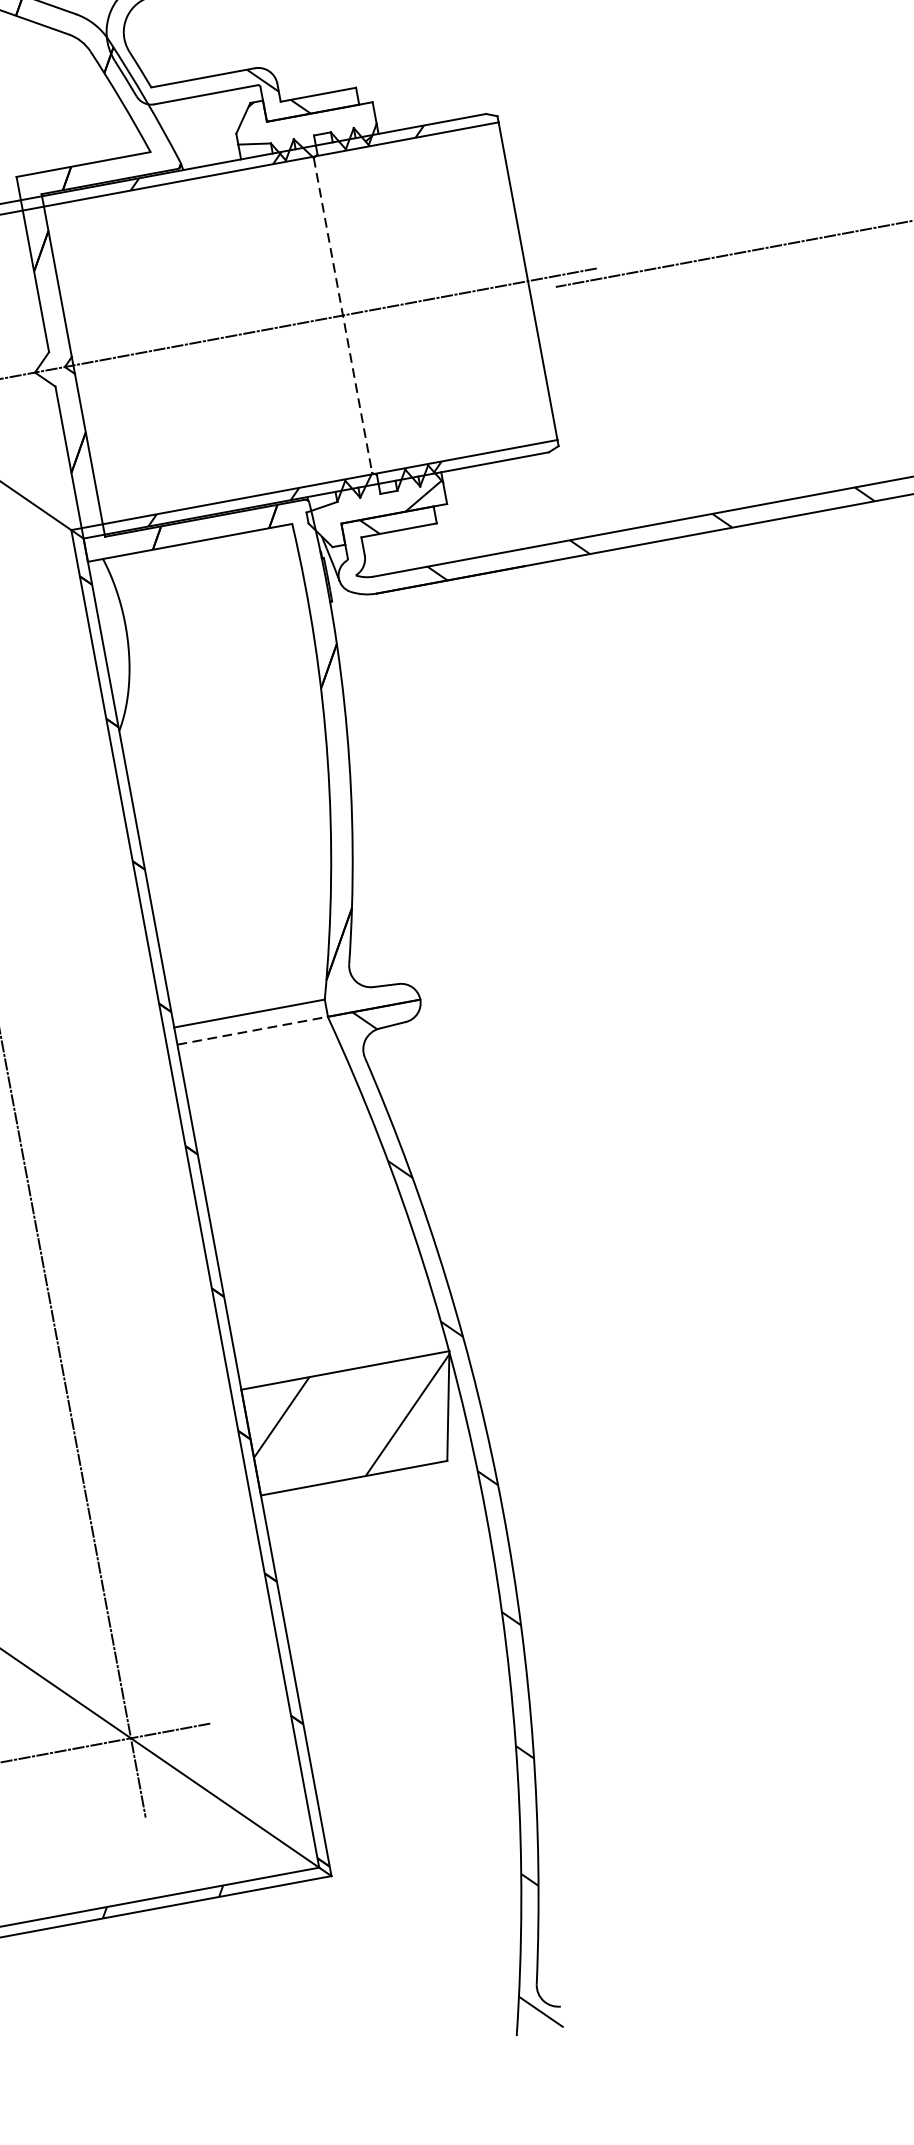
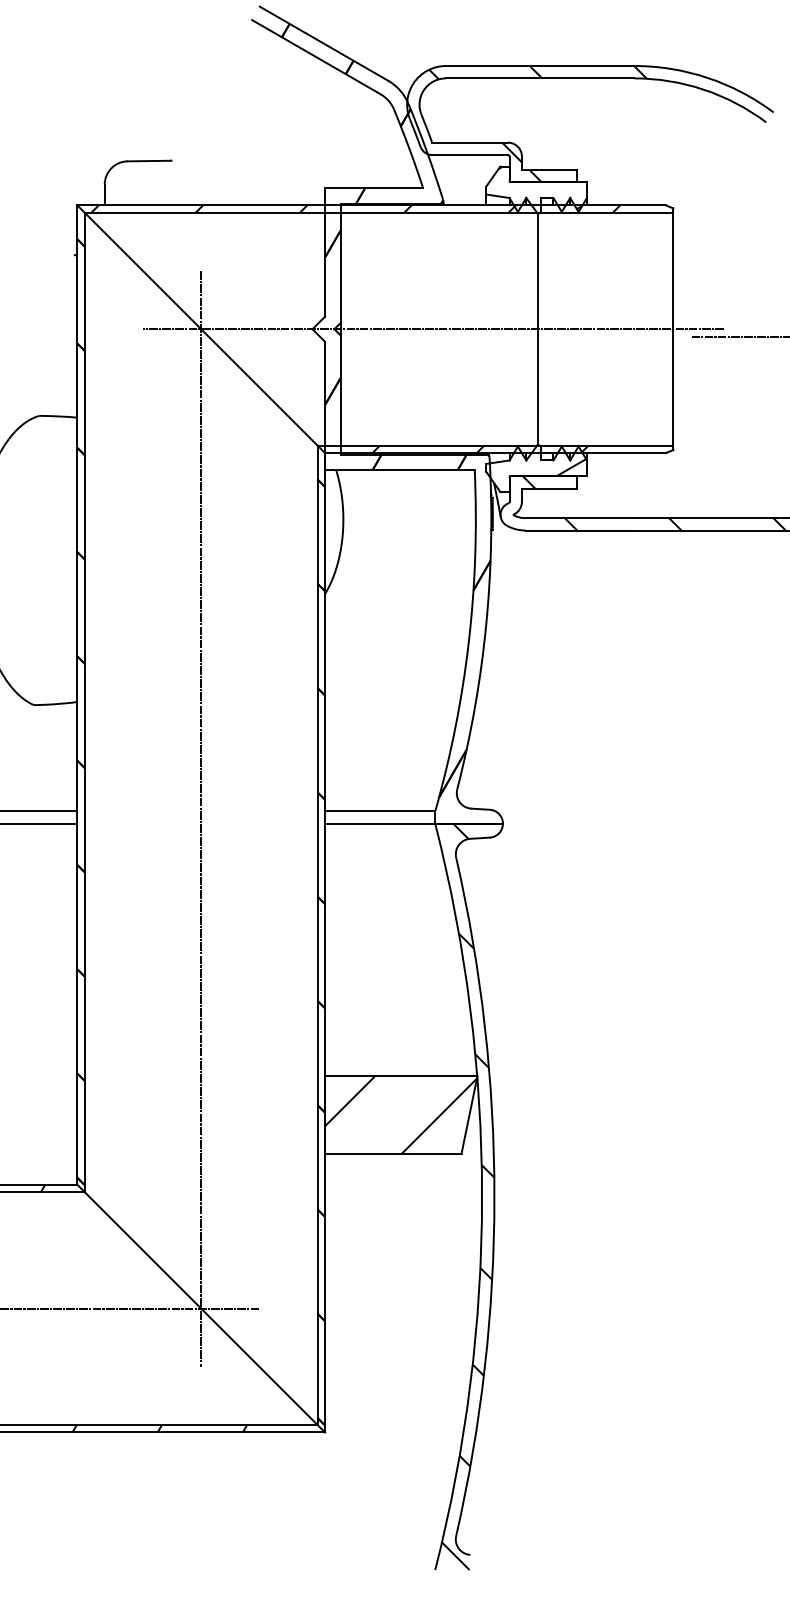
line: (342, 315) -> (537, 329), dashed -> solid
line: (253, 1030) -> (380, 823), dashed -> solid

